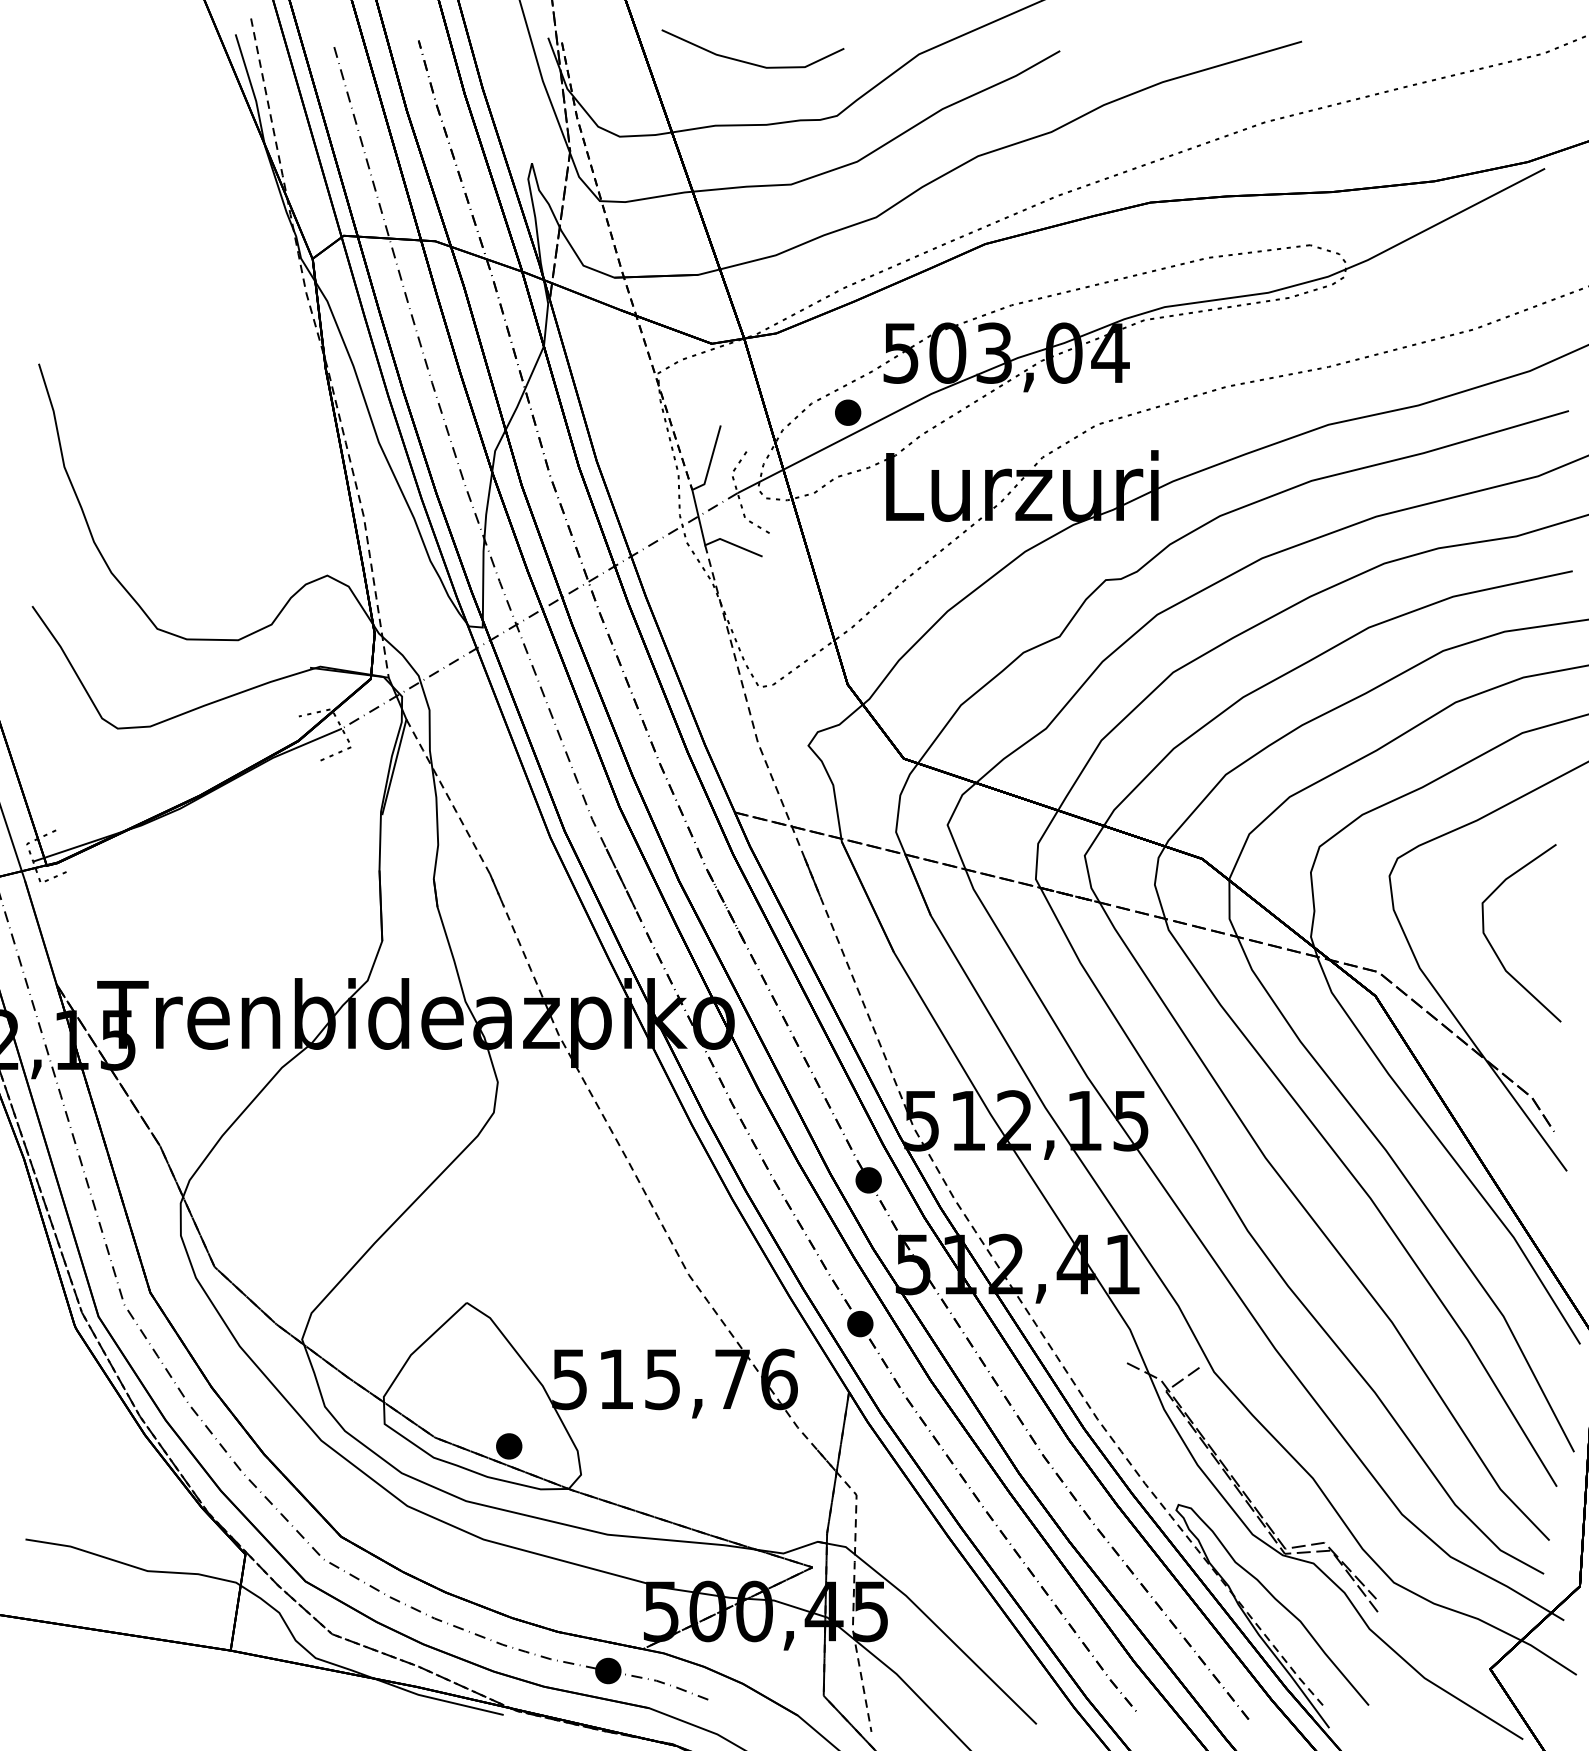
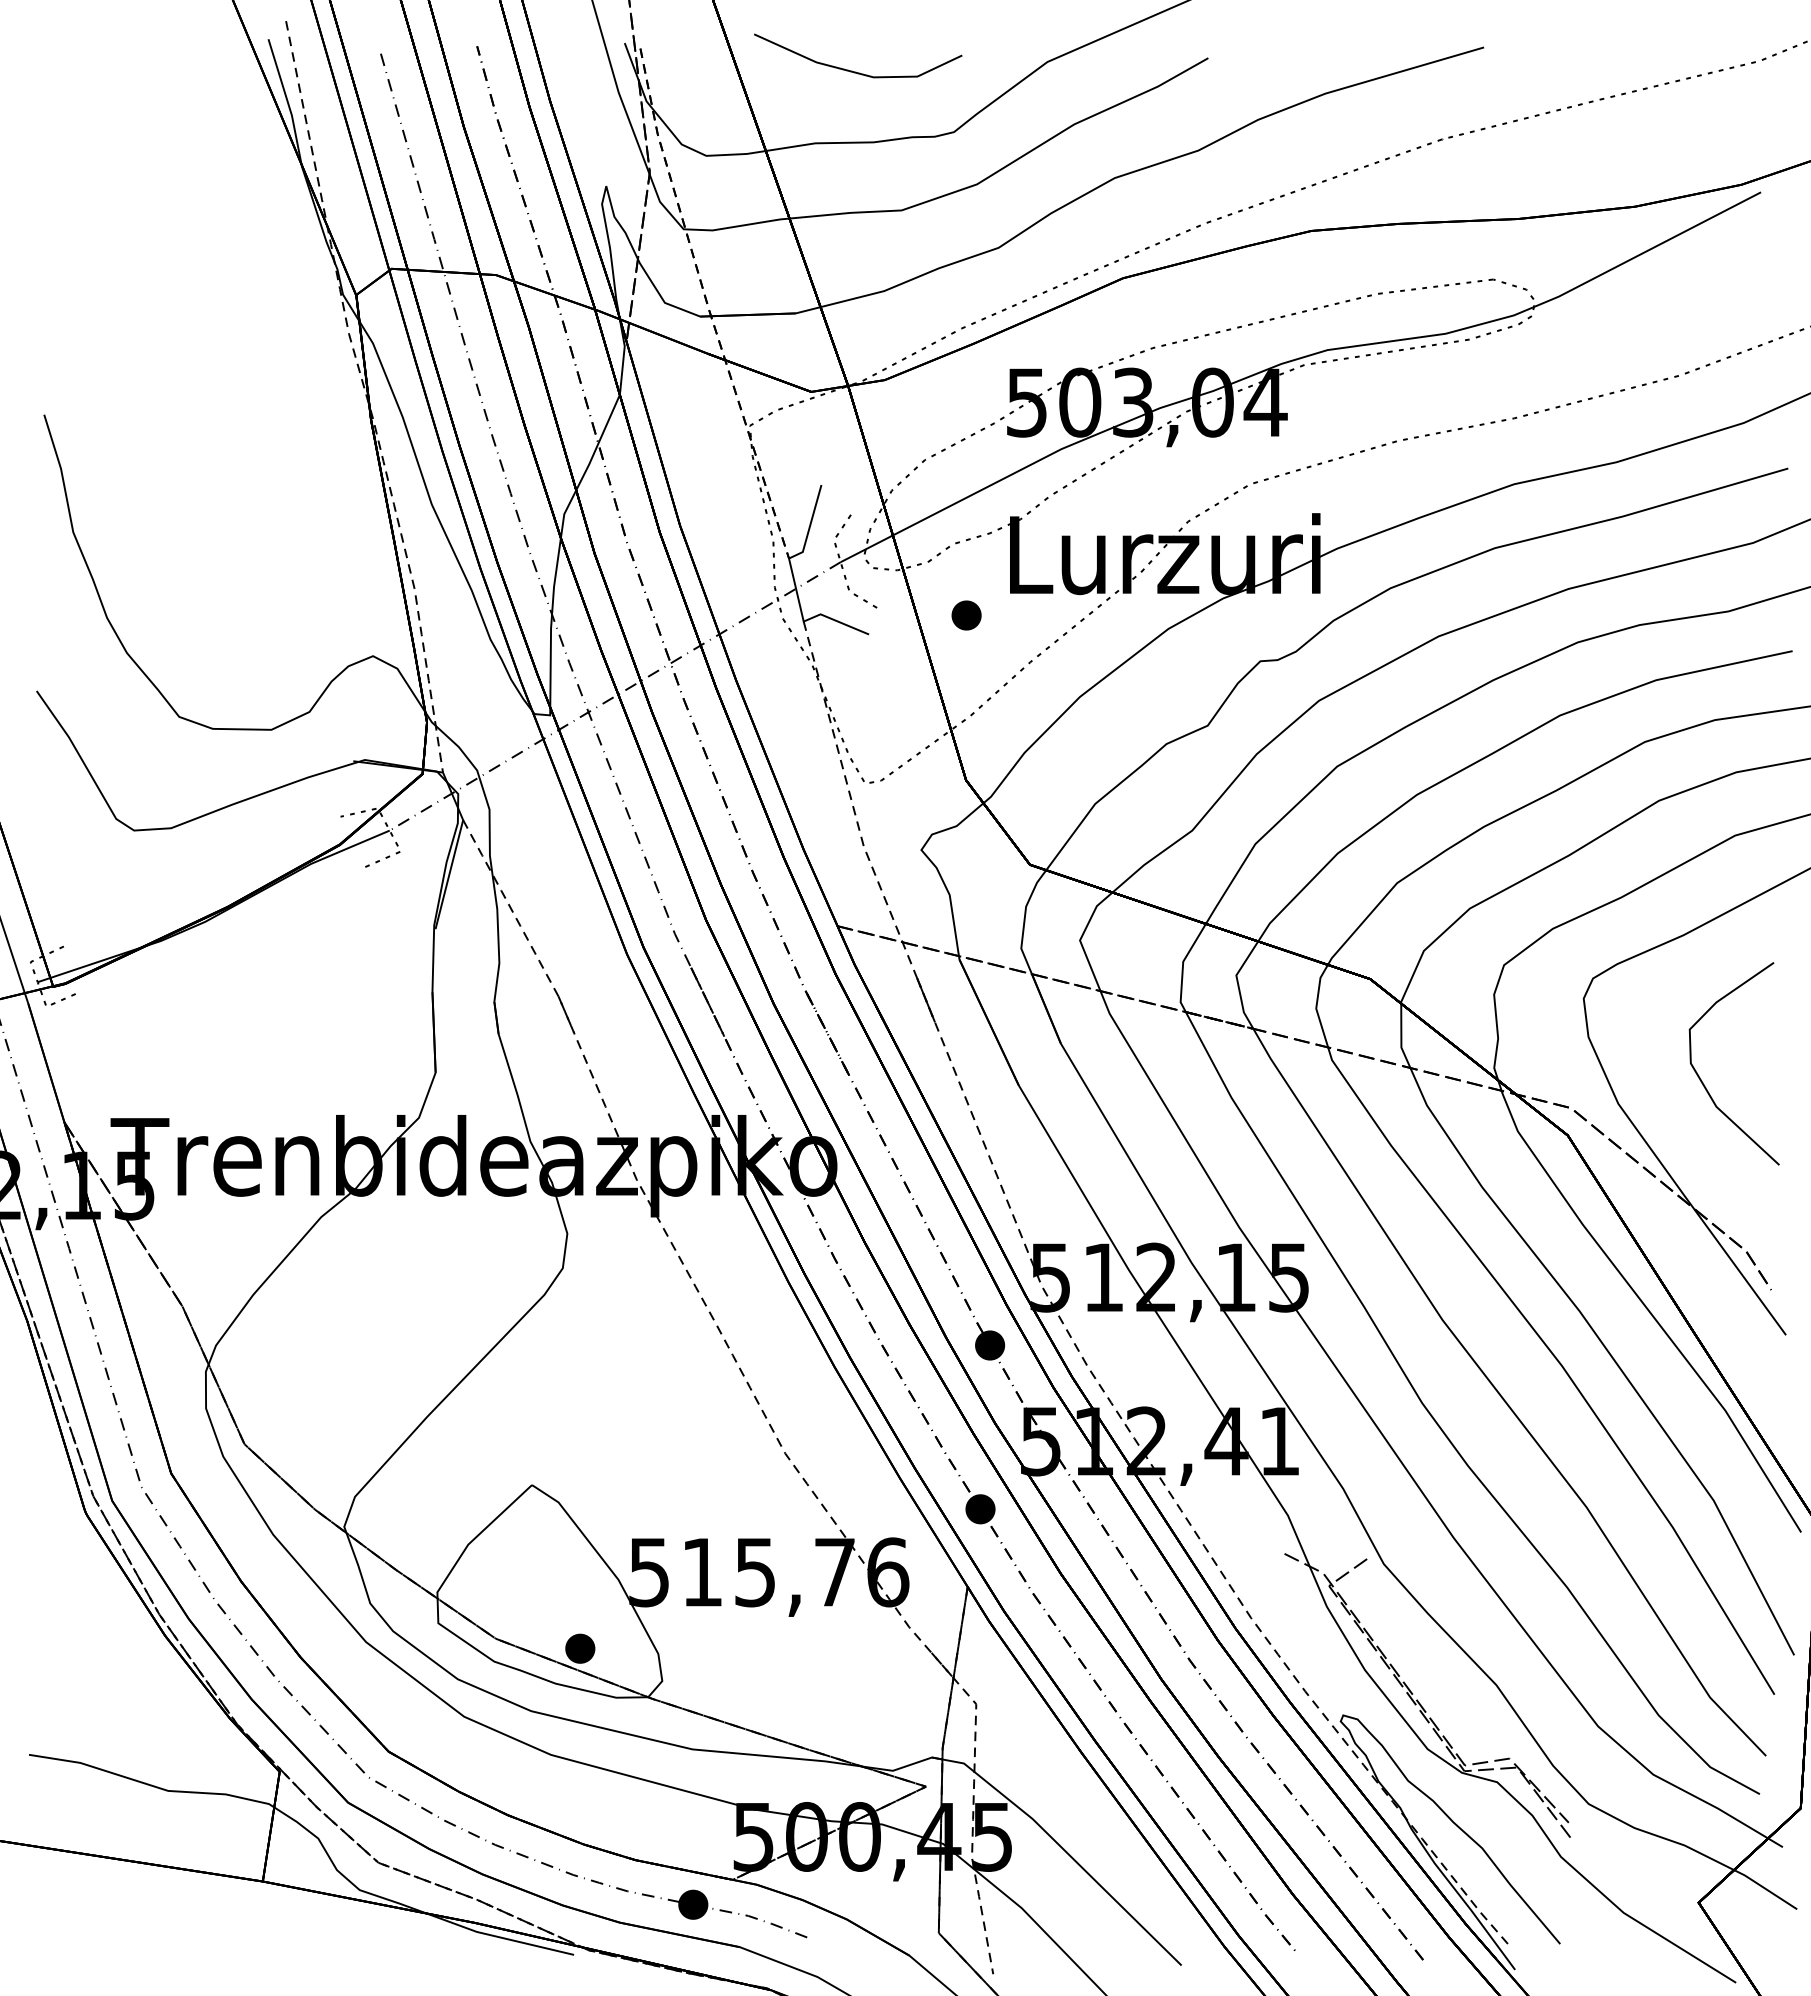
part: (848, 412) -> (966, 615), moved

